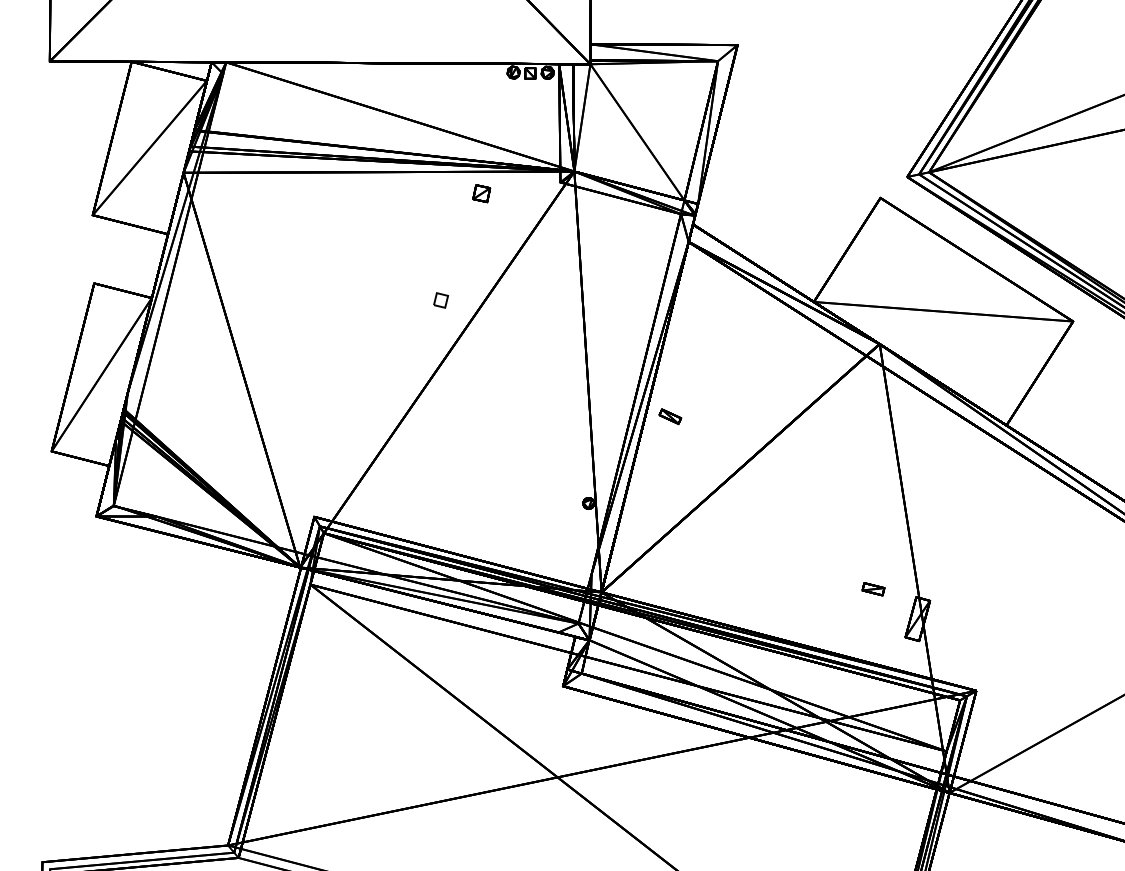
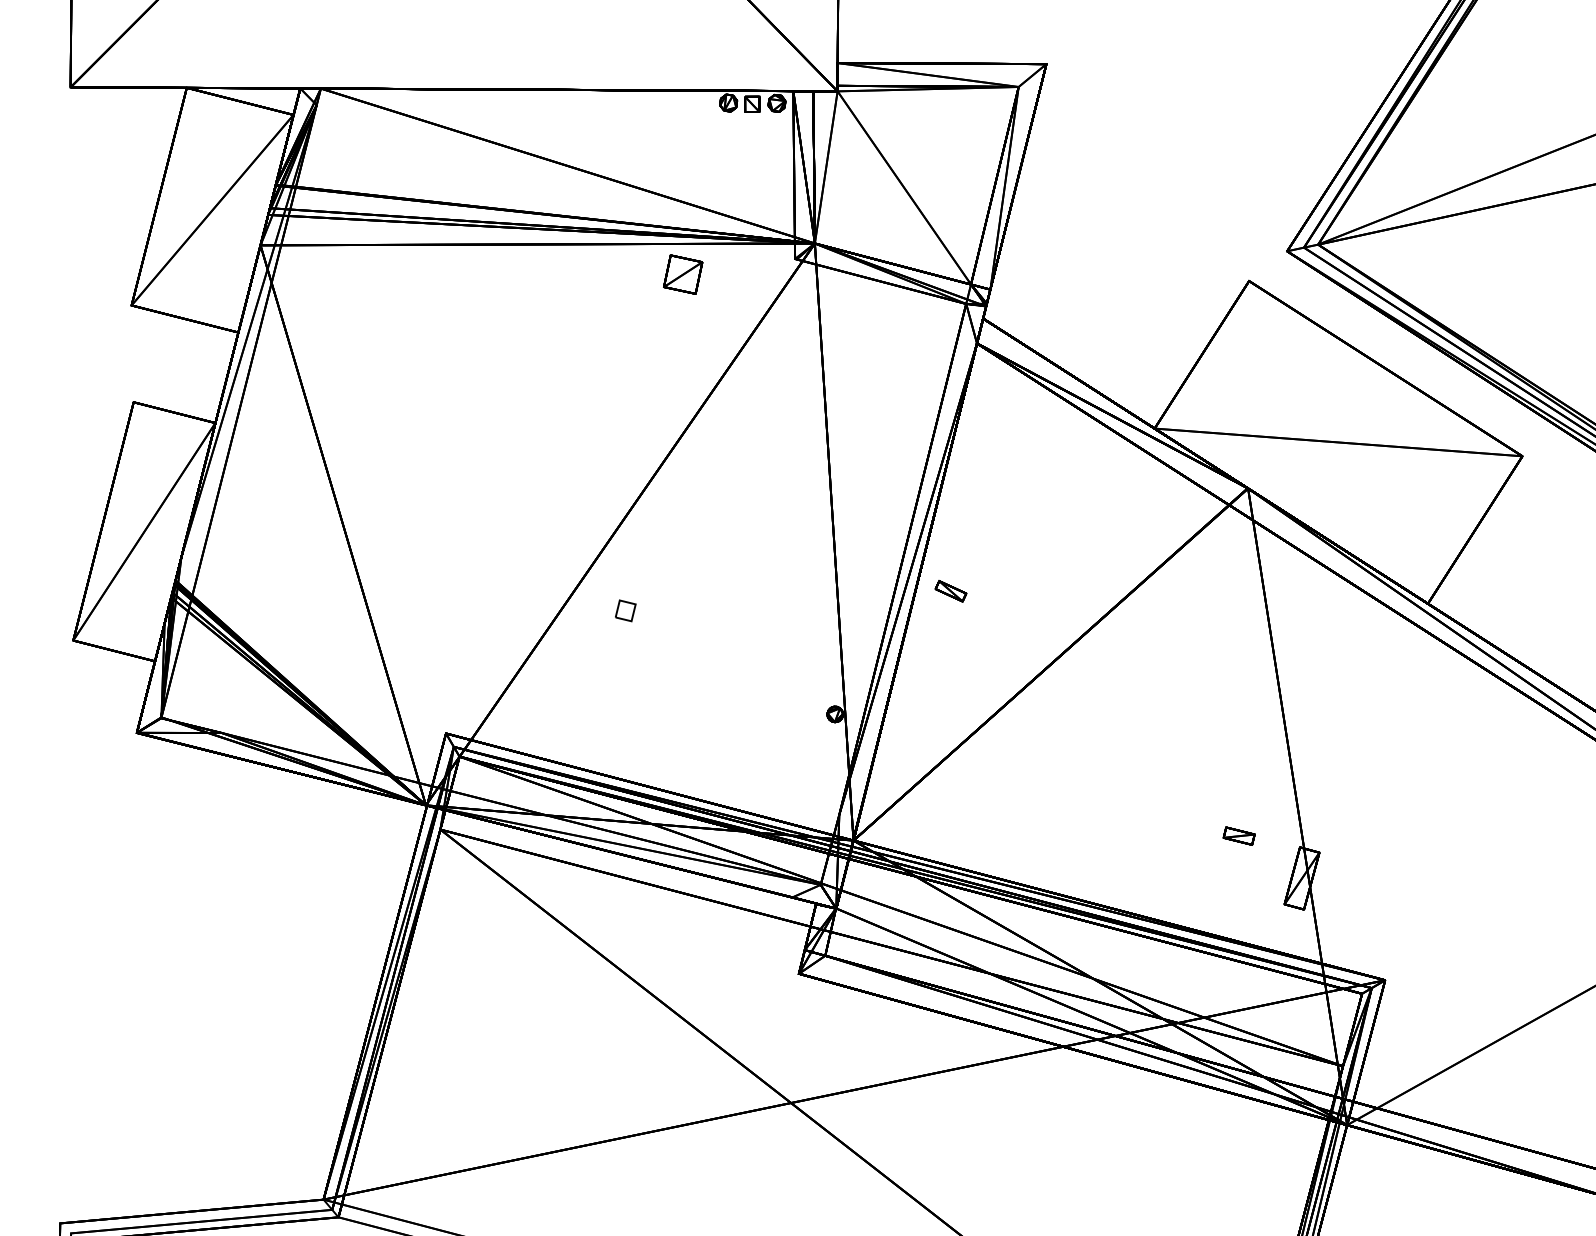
part: (481, 193) -> (683, 274), size x1.6
part: (441, 300) -> (626, 610), moved

